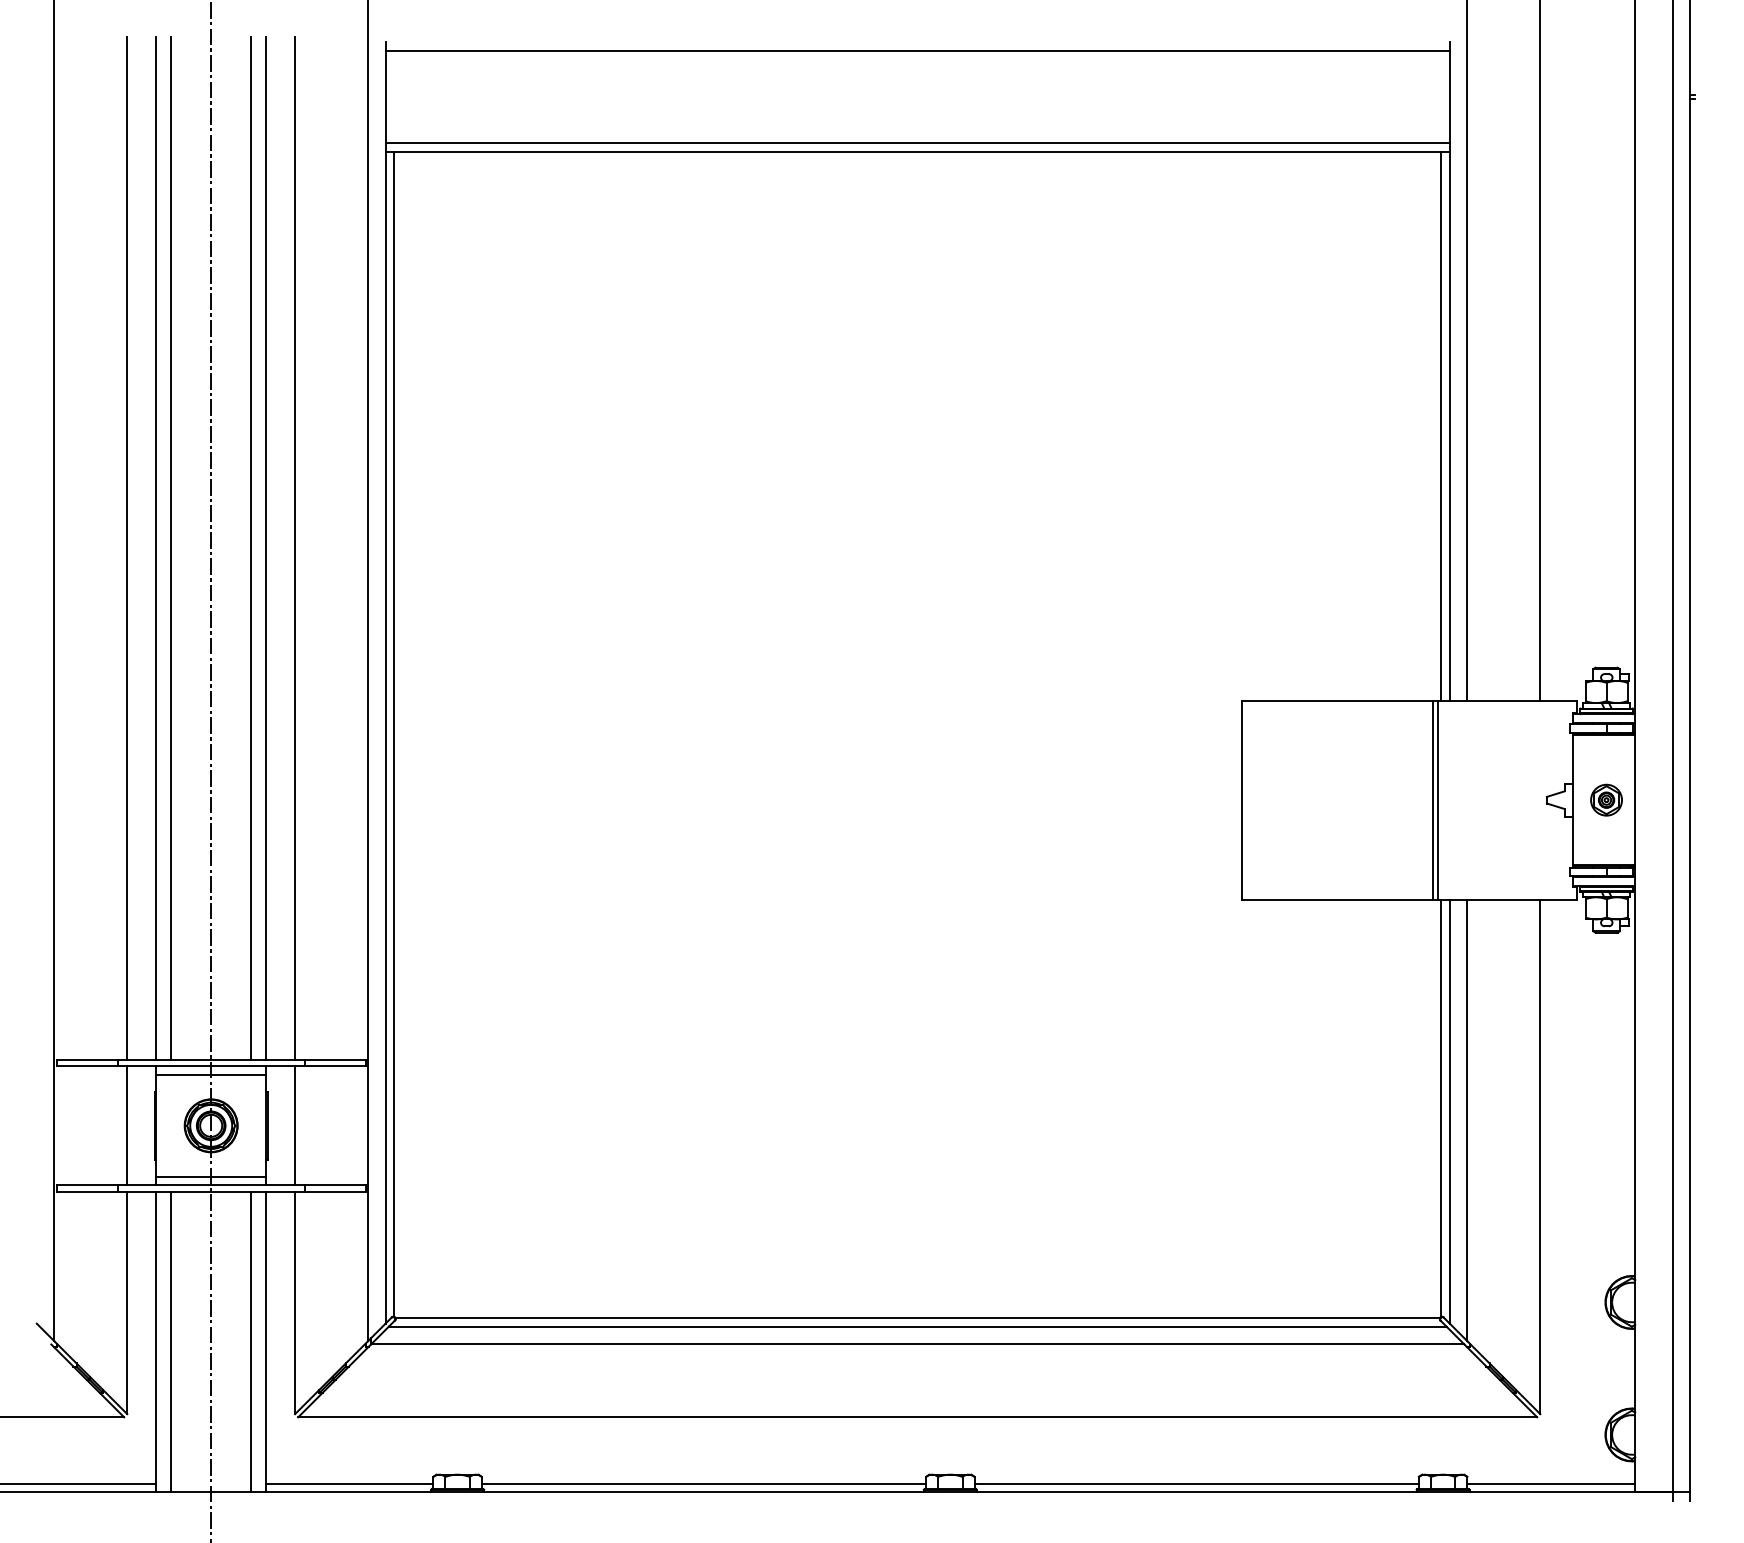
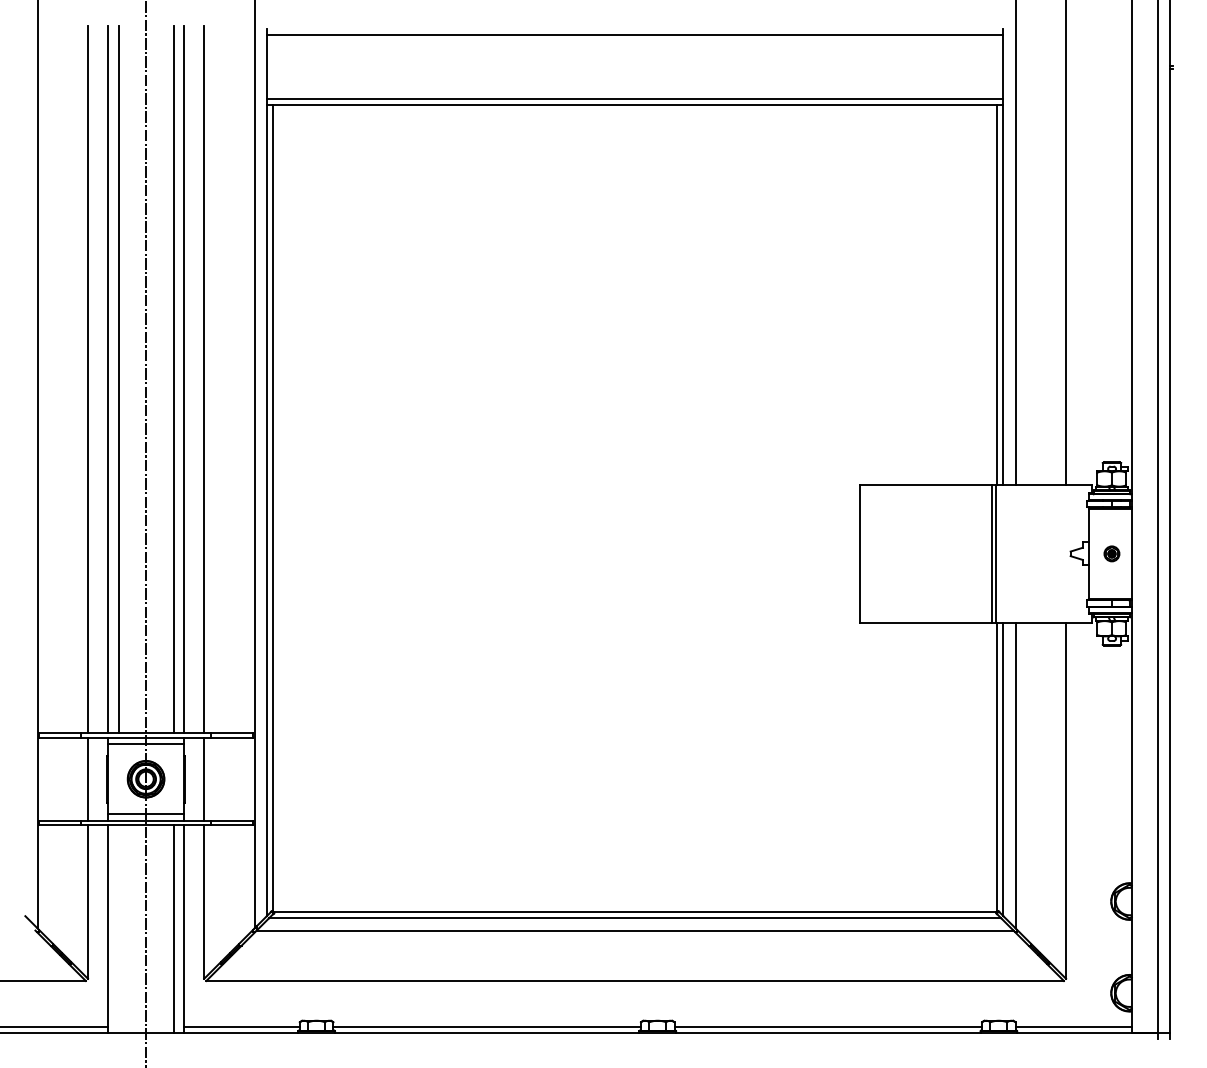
part: (1605, 799) -> (1111, 553), size x0.7
line: (171, 1341) -> (118, 928), removed

